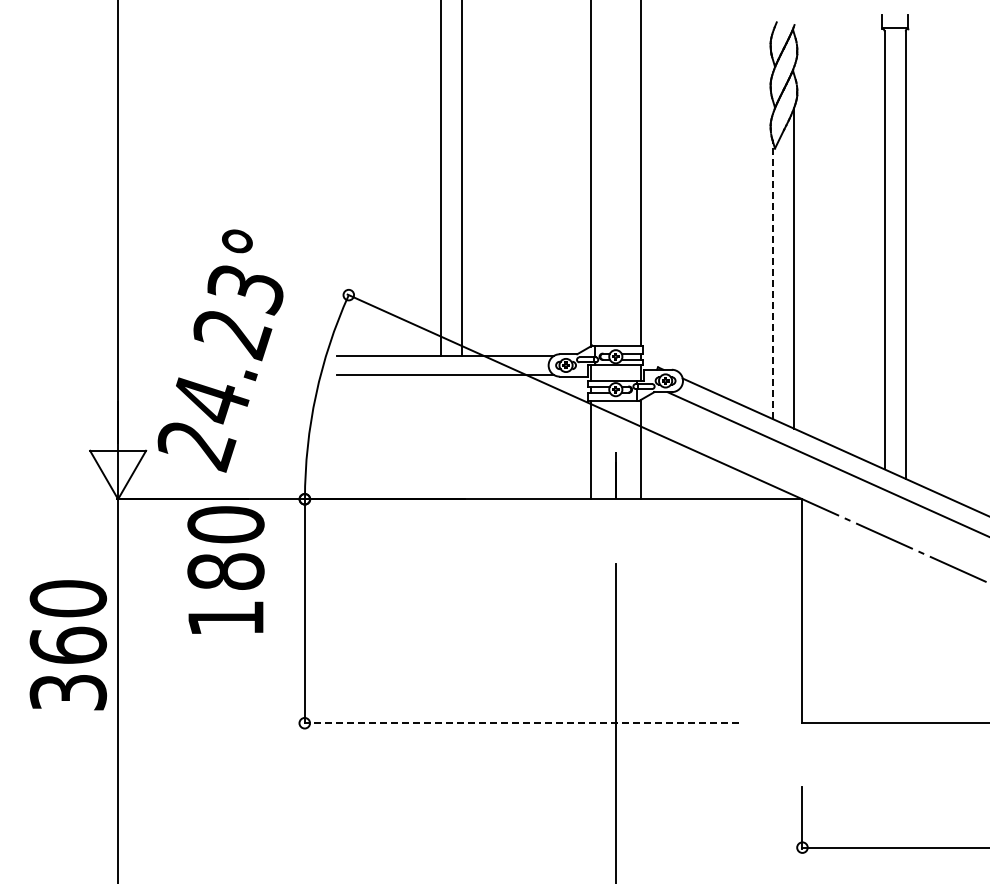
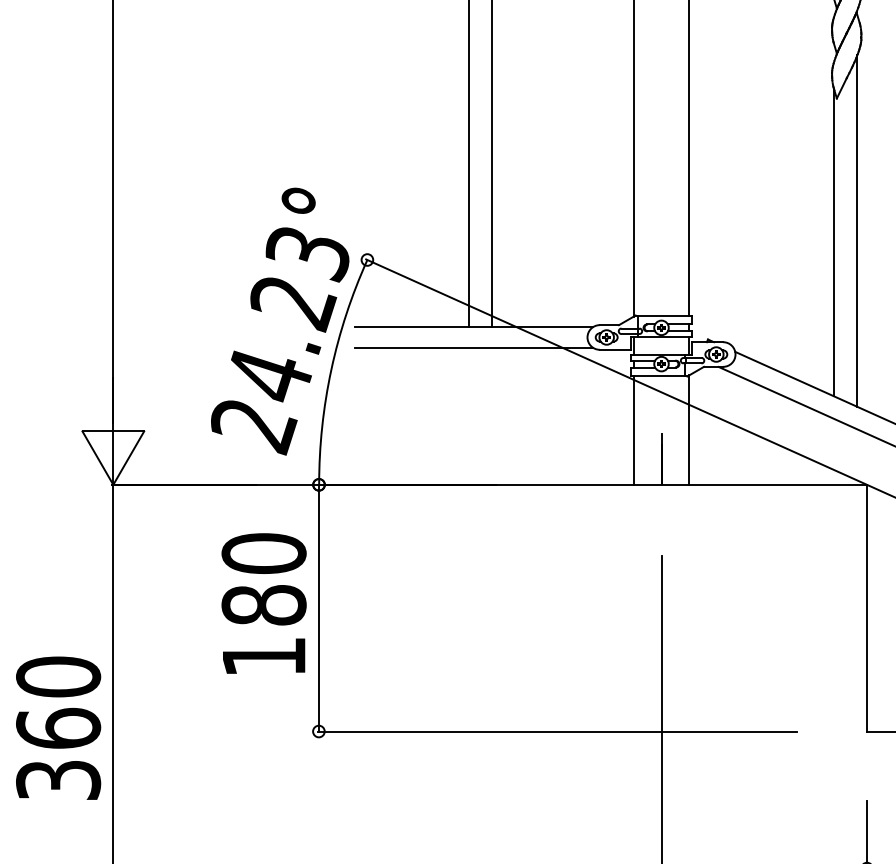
line: (772, 279) -> (834, 242), dashed -> solid
text: (220, 350) -> (280, 320), moved
text: (225, 569) -> (263, 602), moved
text: (67, 645) -> (57, 728), moved
line: (521, 723) -> (557, 731), dashed -> solid

